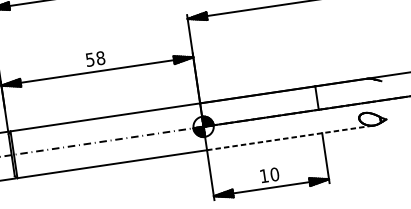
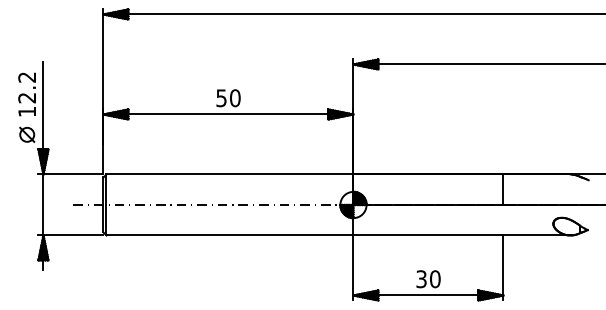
text: (100, 57) -> (235, 97), 58 -> 50
line: (290, 137) -> (462, 235), dashed -> solid
text: (264, 176) -> (421, 279), 10 -> 30

